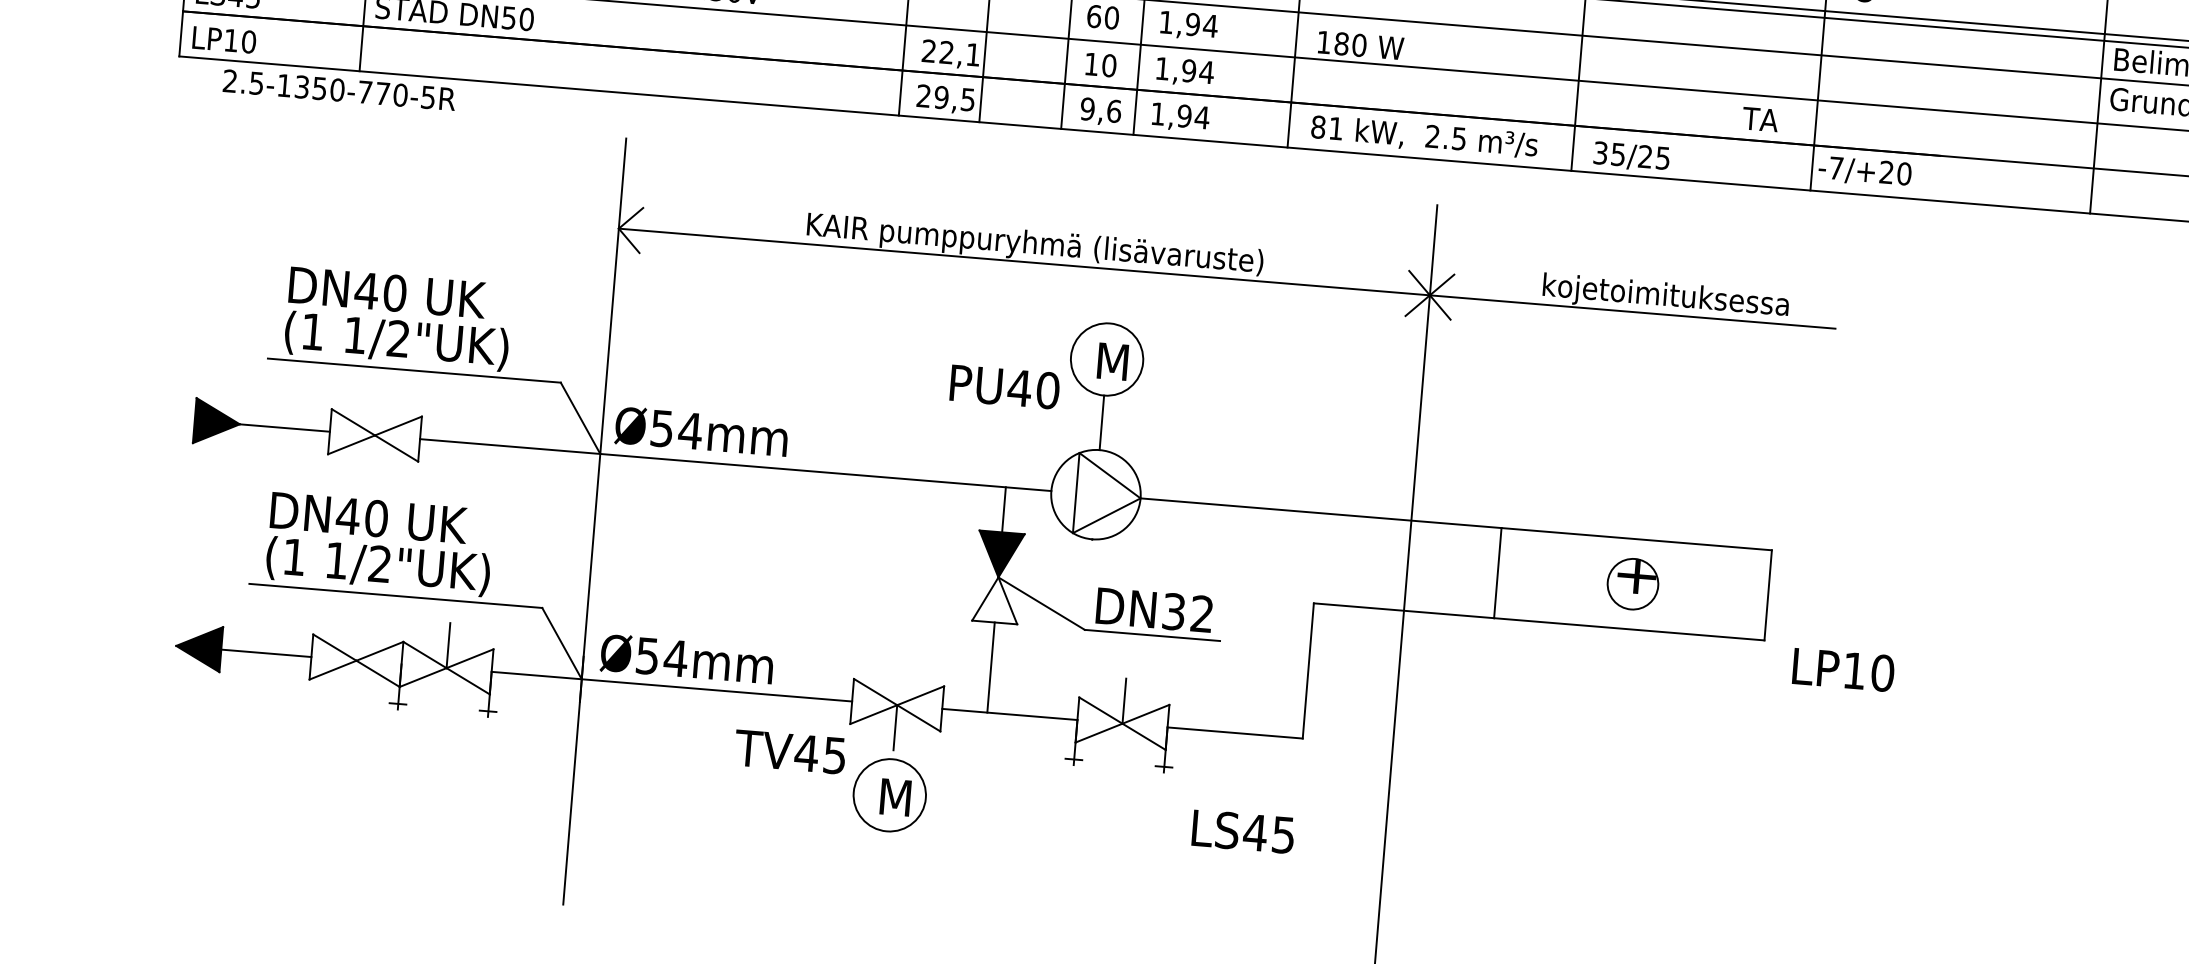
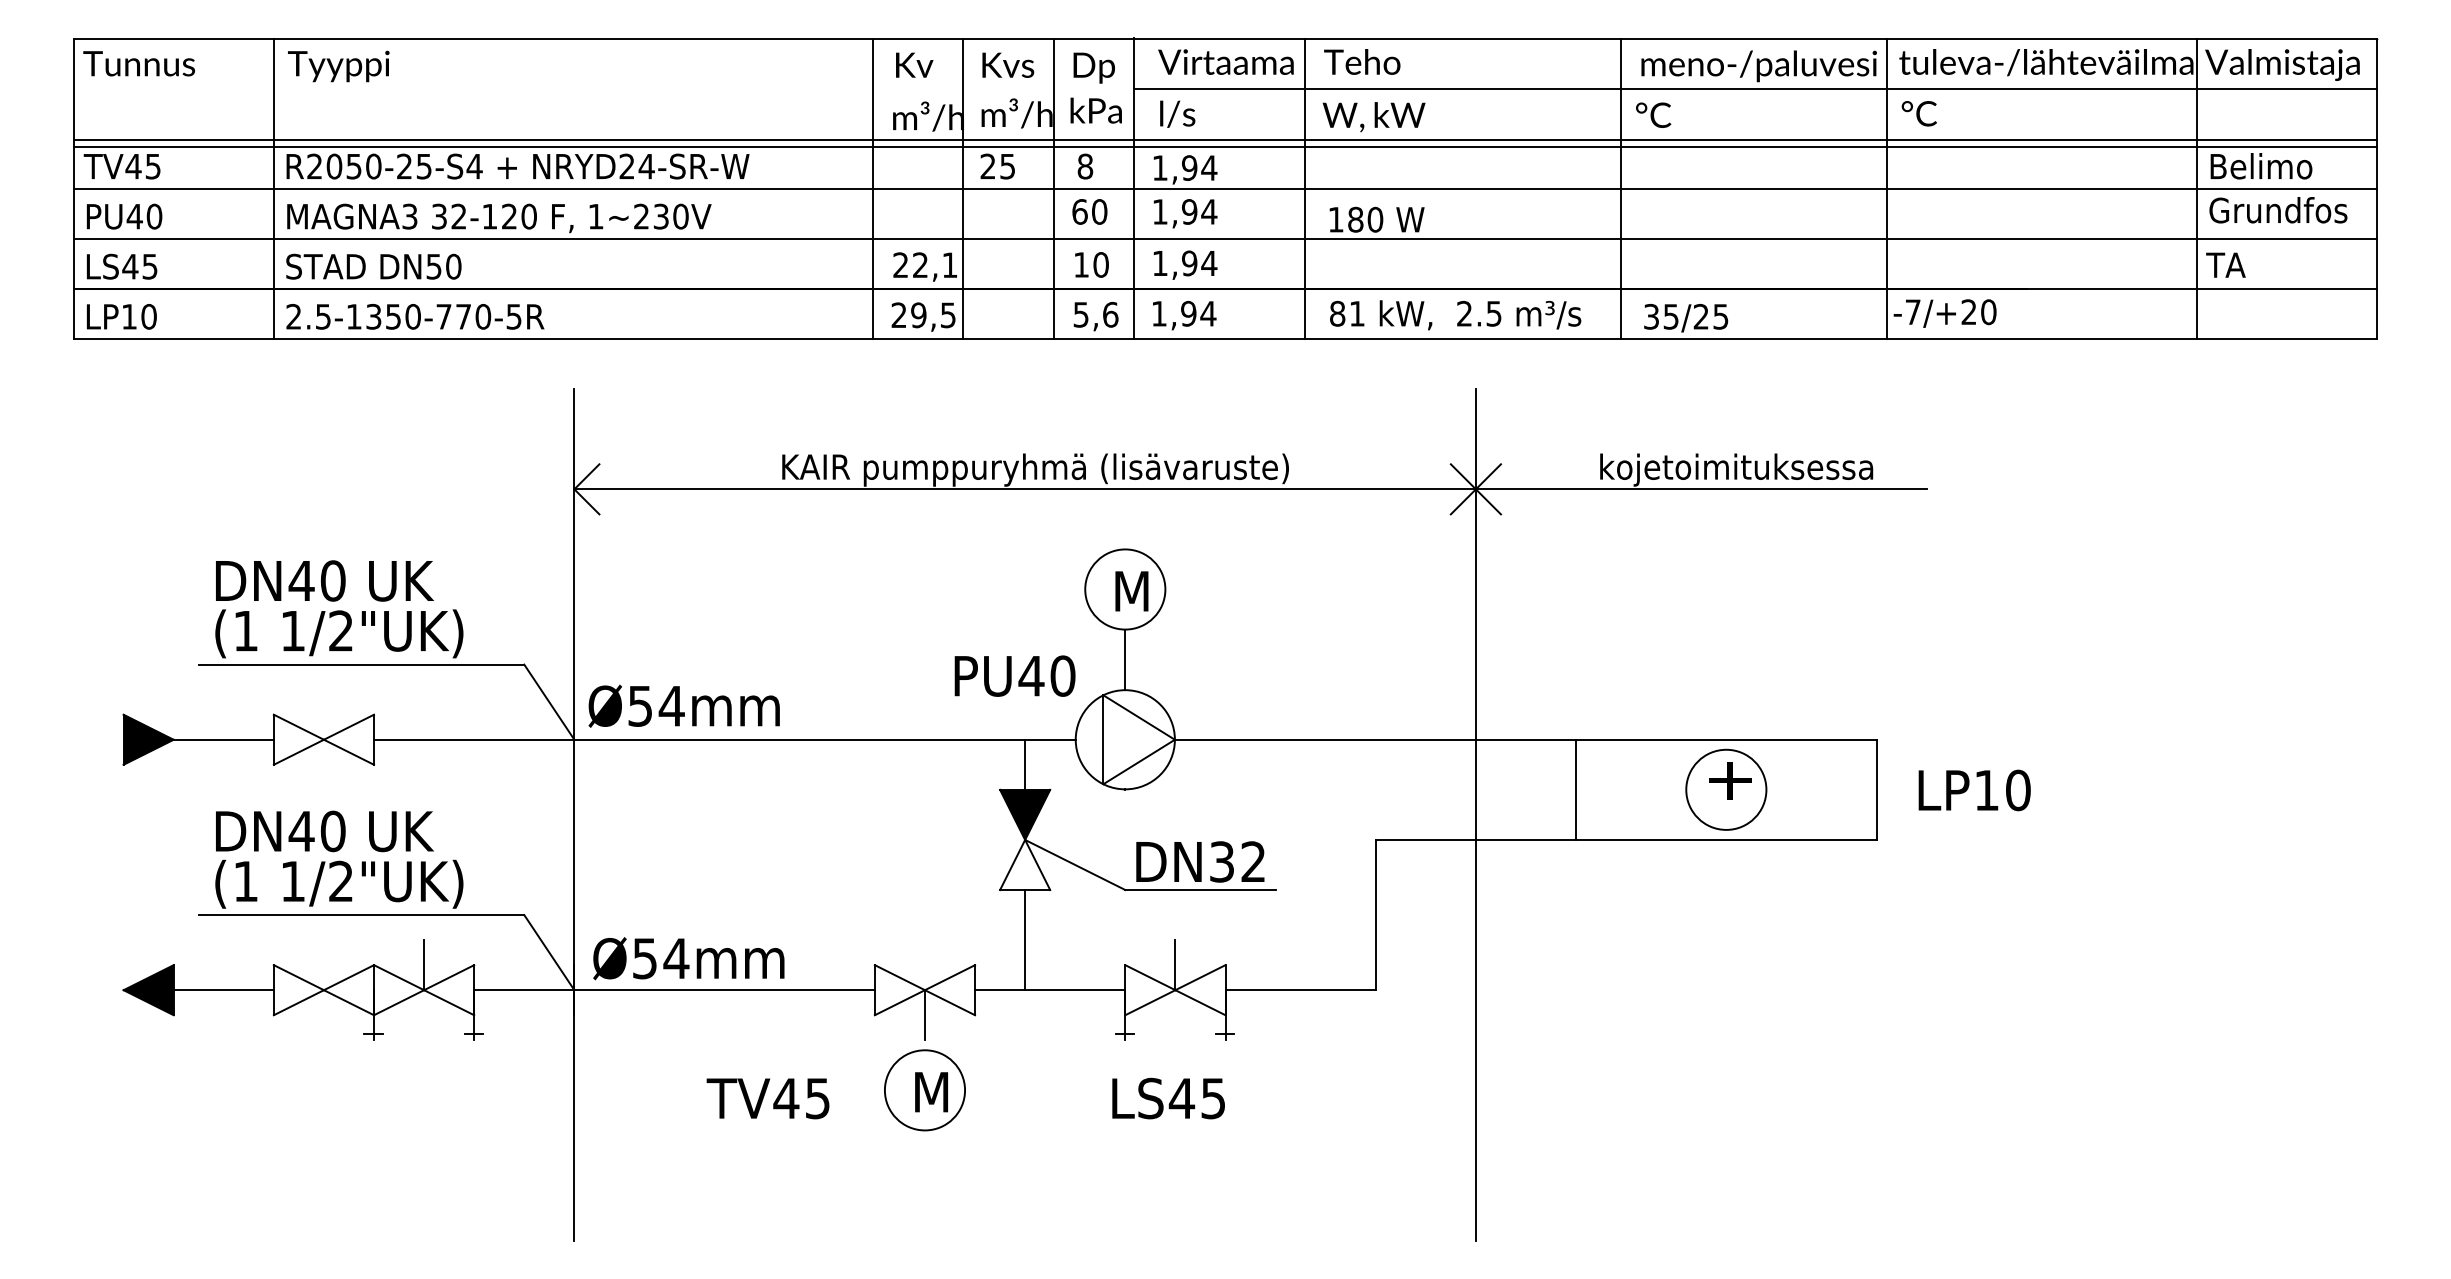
text: (339, 89) -> (415, 316), moved
text: (1087, 108) -> (1080, 314), 9,6 -> 5,6
text: (1760, 118) -> (2225, 264), moved
text: (1004, 386) -> (1014, 675), moved
circle: (1633, 583) -> (1726, 789), size x1.43
text: (1843, 670) -> (1974, 790), moved
text: (789, 751) -> (767, 1098), moved
text: (1243, 831) -> (1168, 1098), moved

